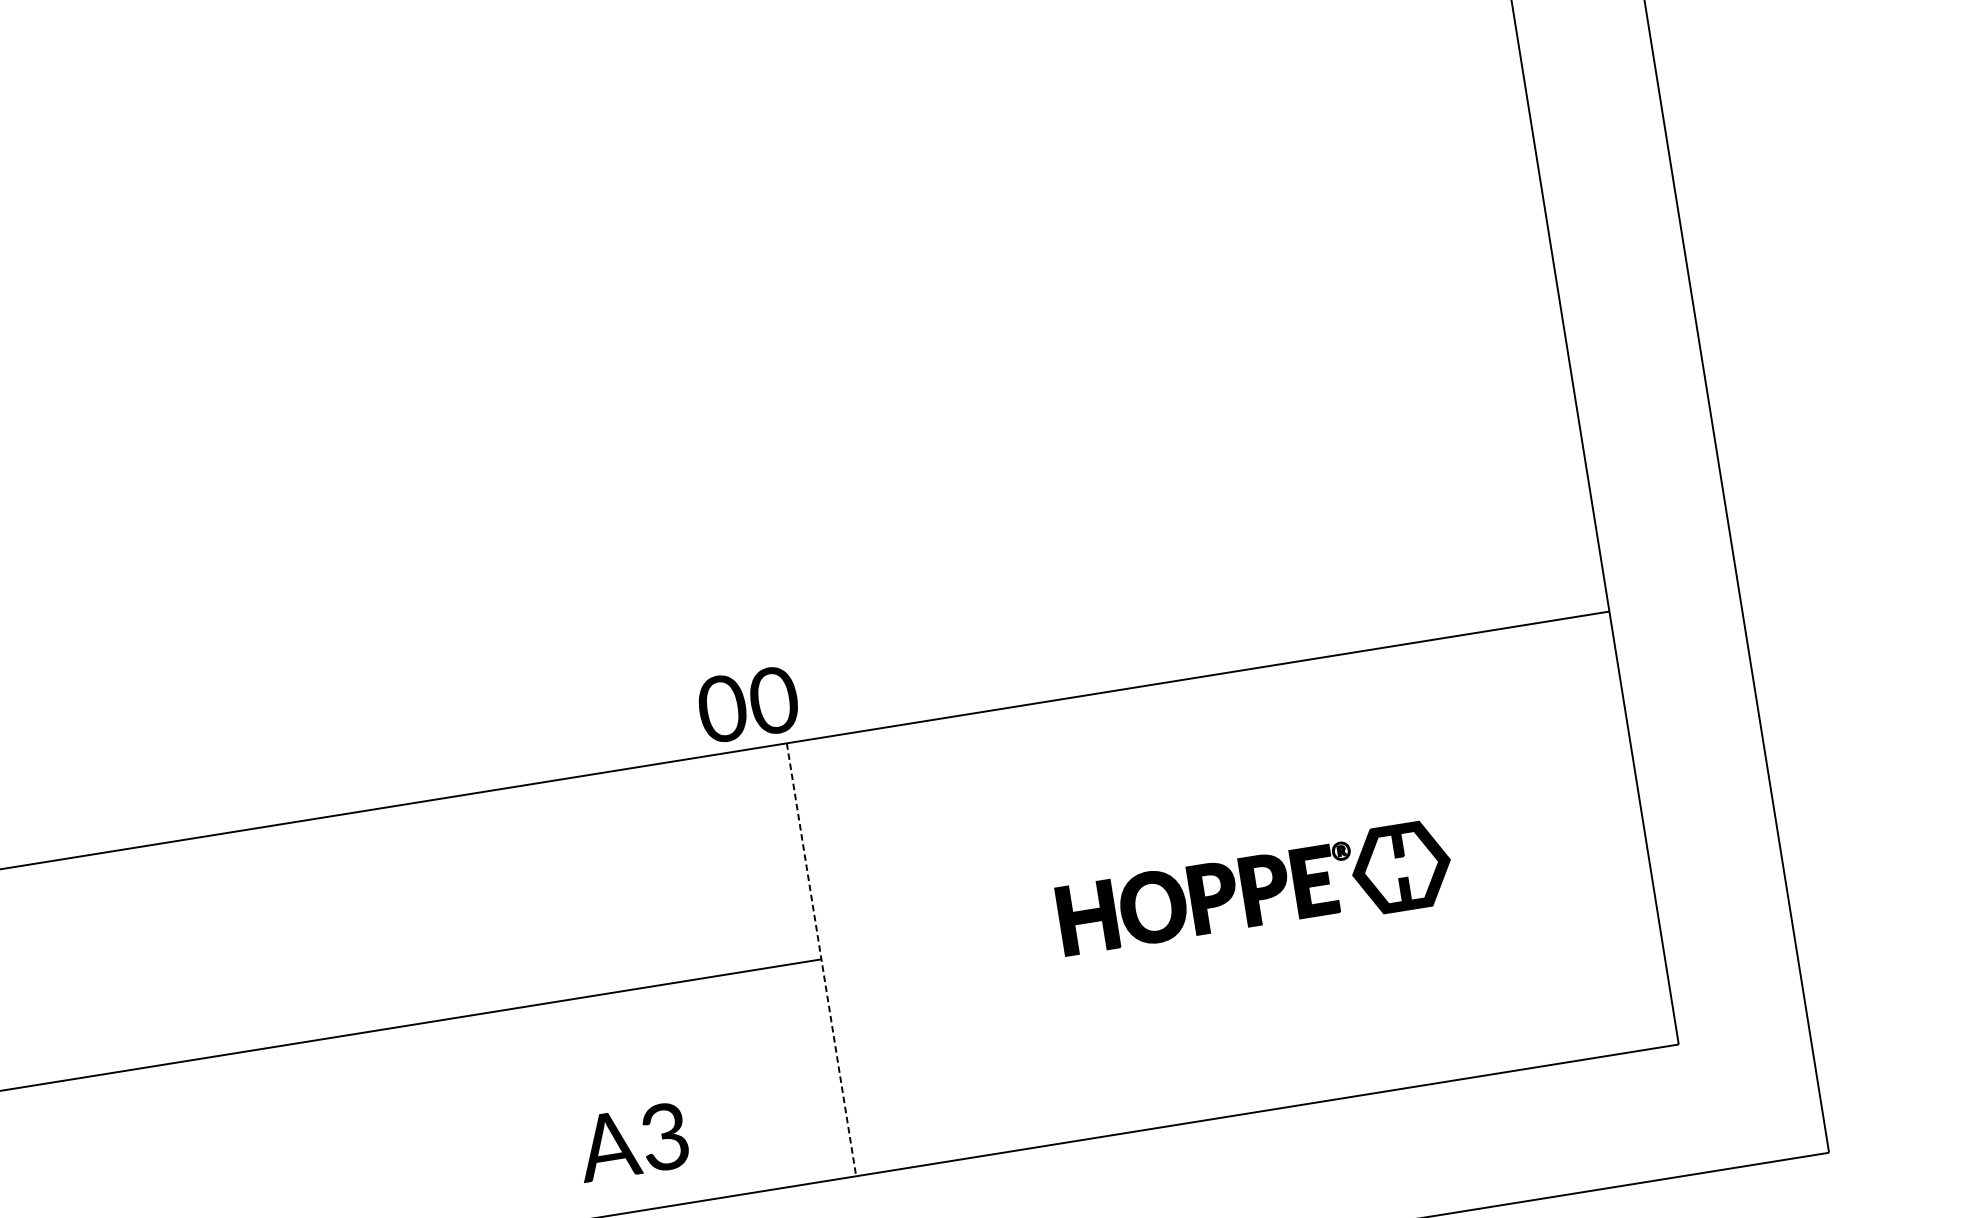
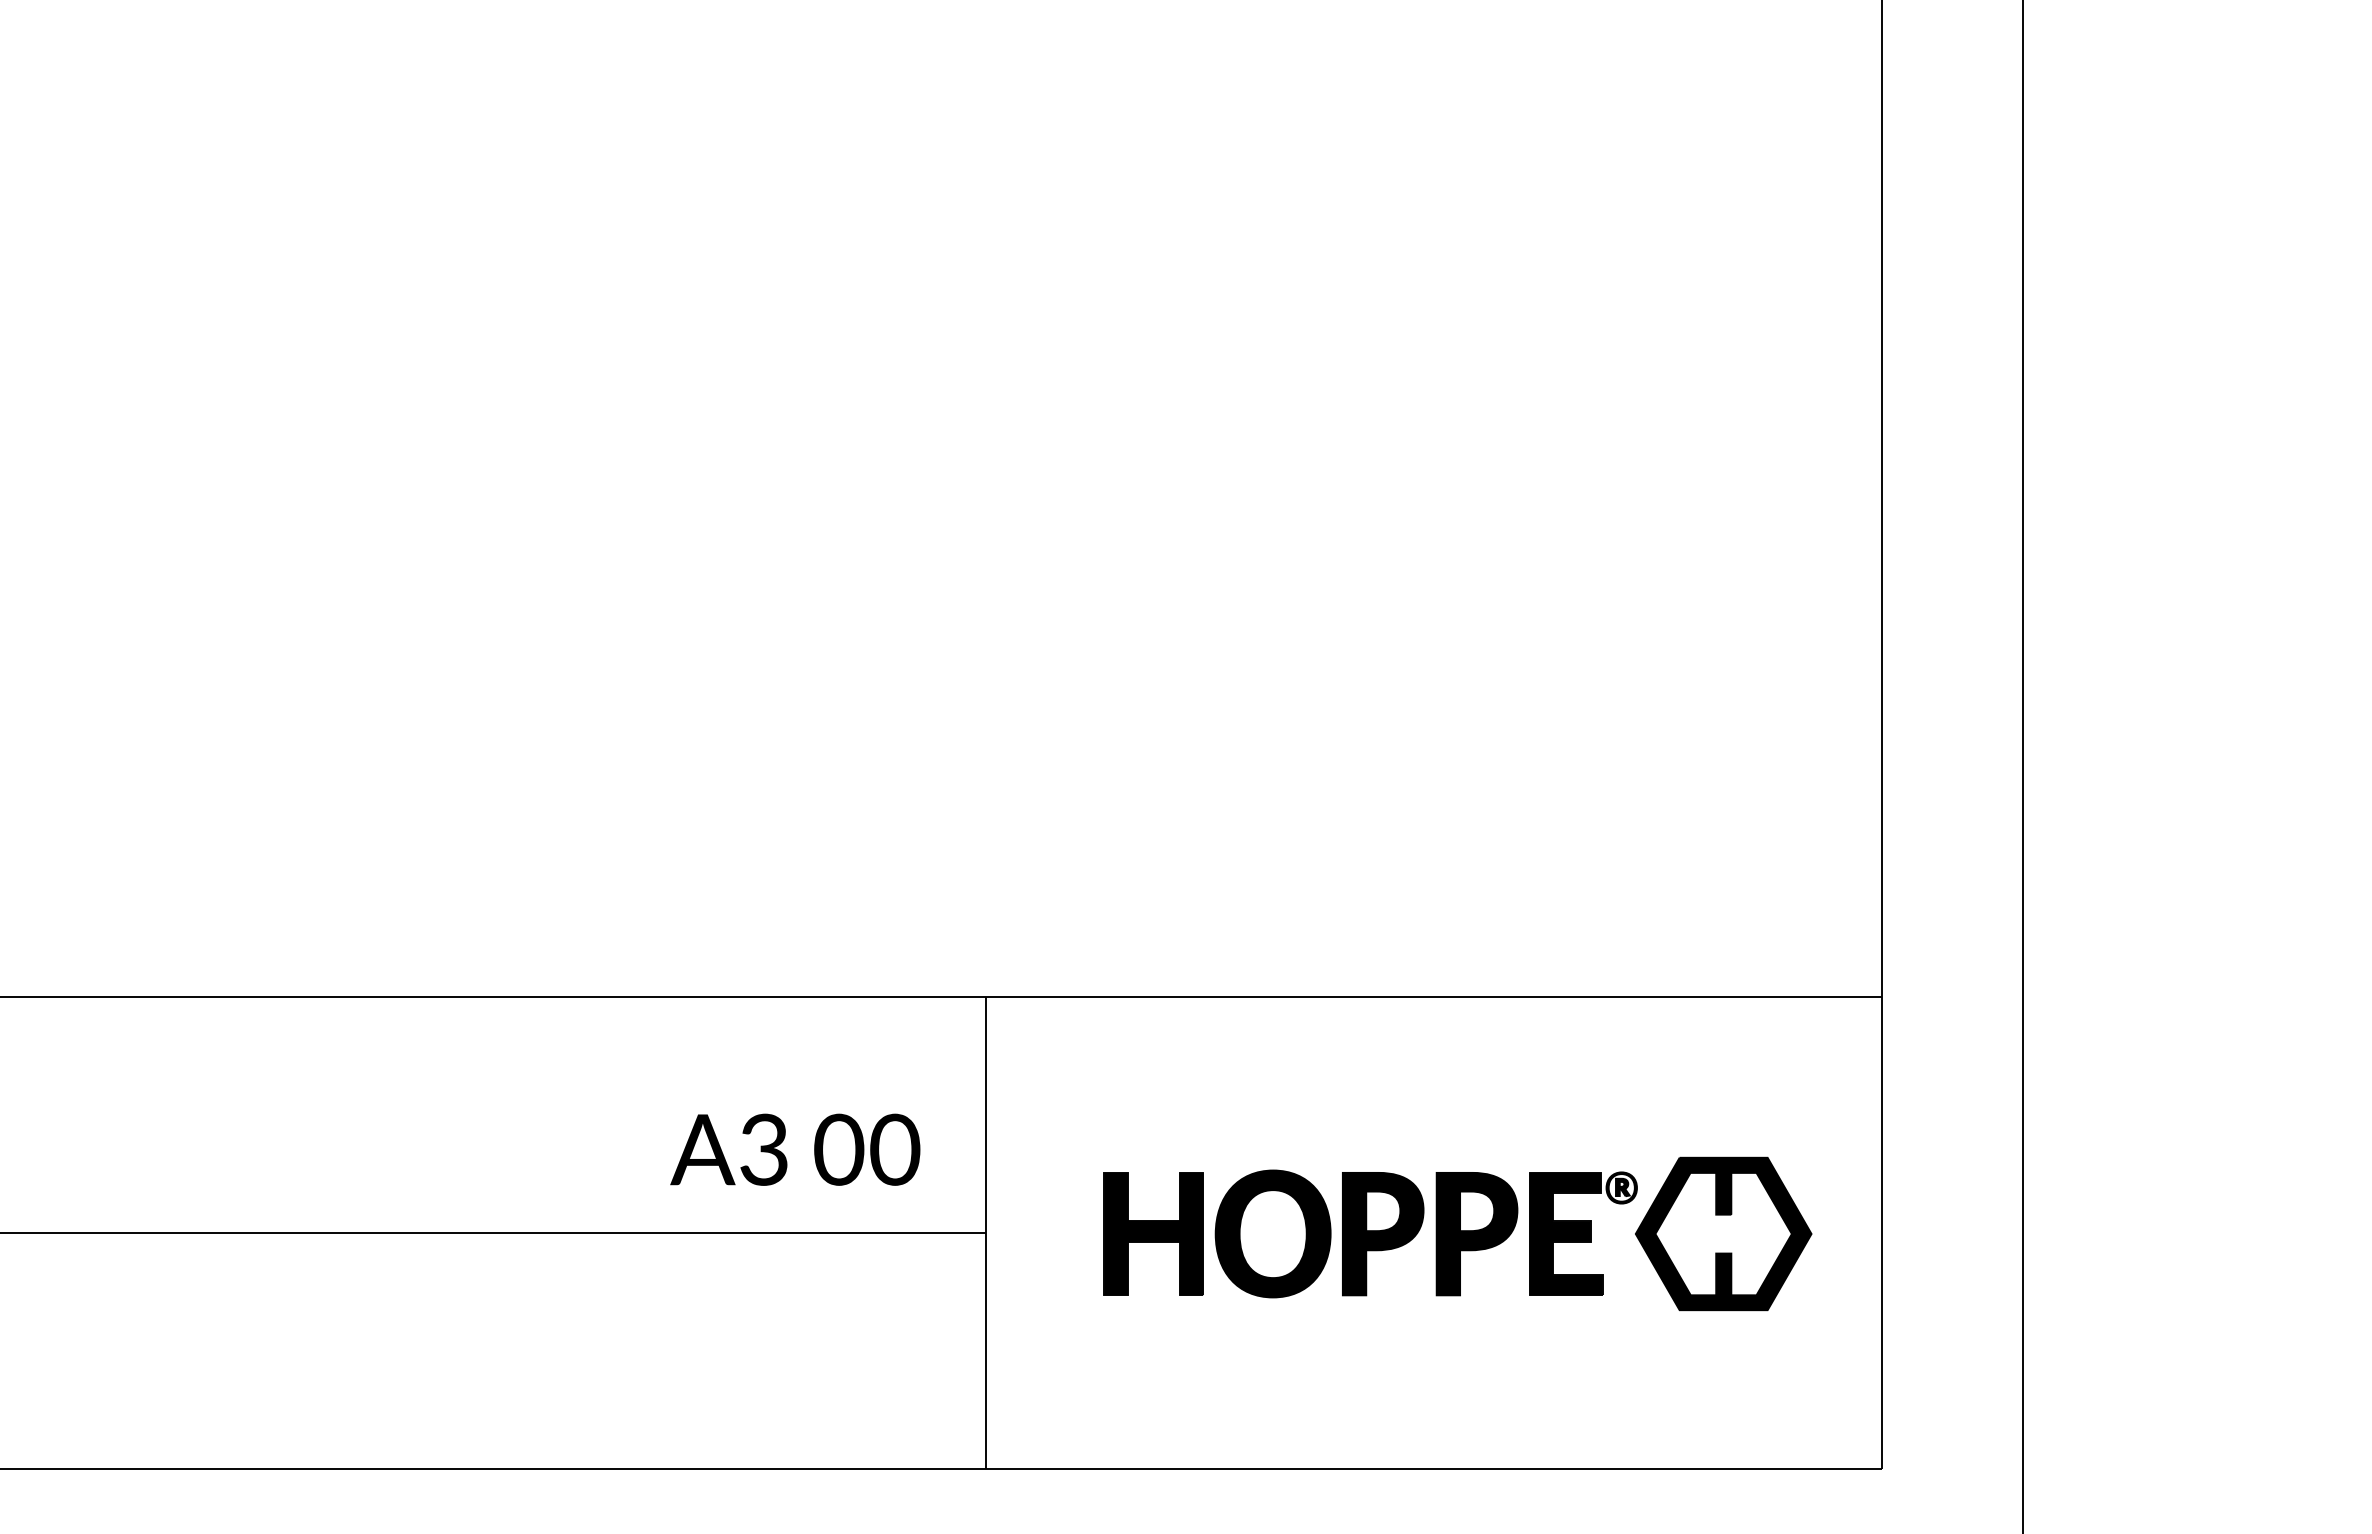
text: (748, 704) -> (867, 1149), moved
part: (1254, 890) -> (1457, 1233), size x1.67
line: (821, 960) -> (985, 1233), dashed -> solid
text: (632, 1141) -> (728, 1149), moved

